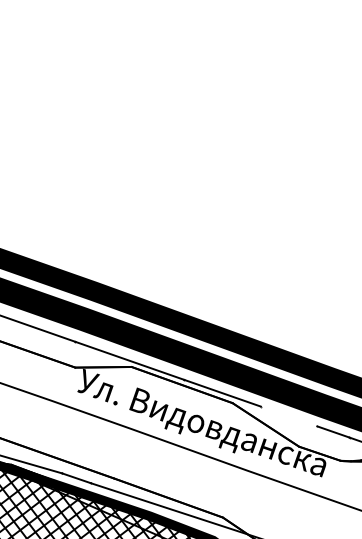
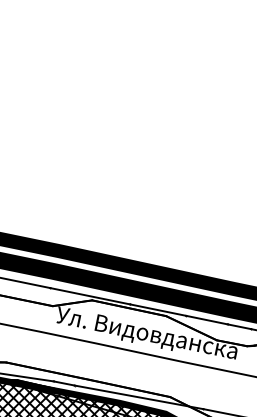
line: (288, 415) -> (206, 319), added

